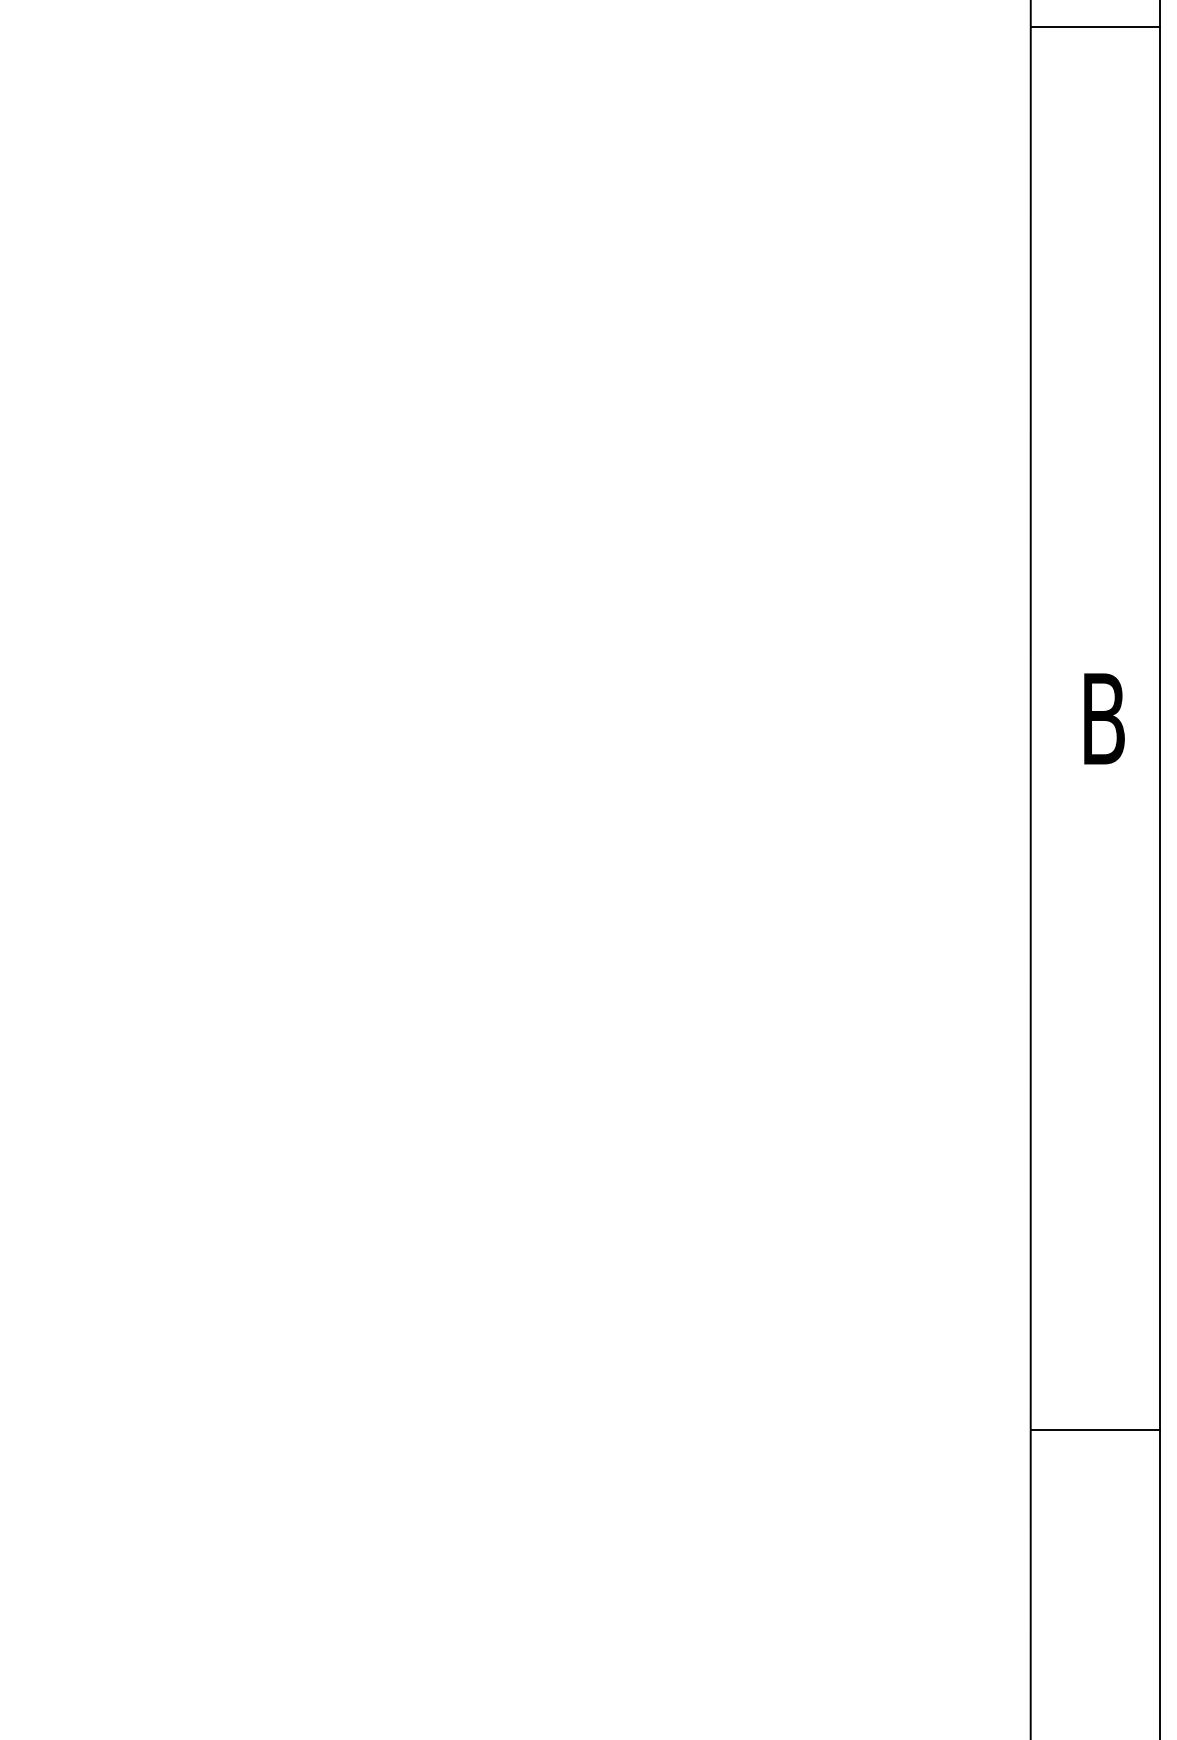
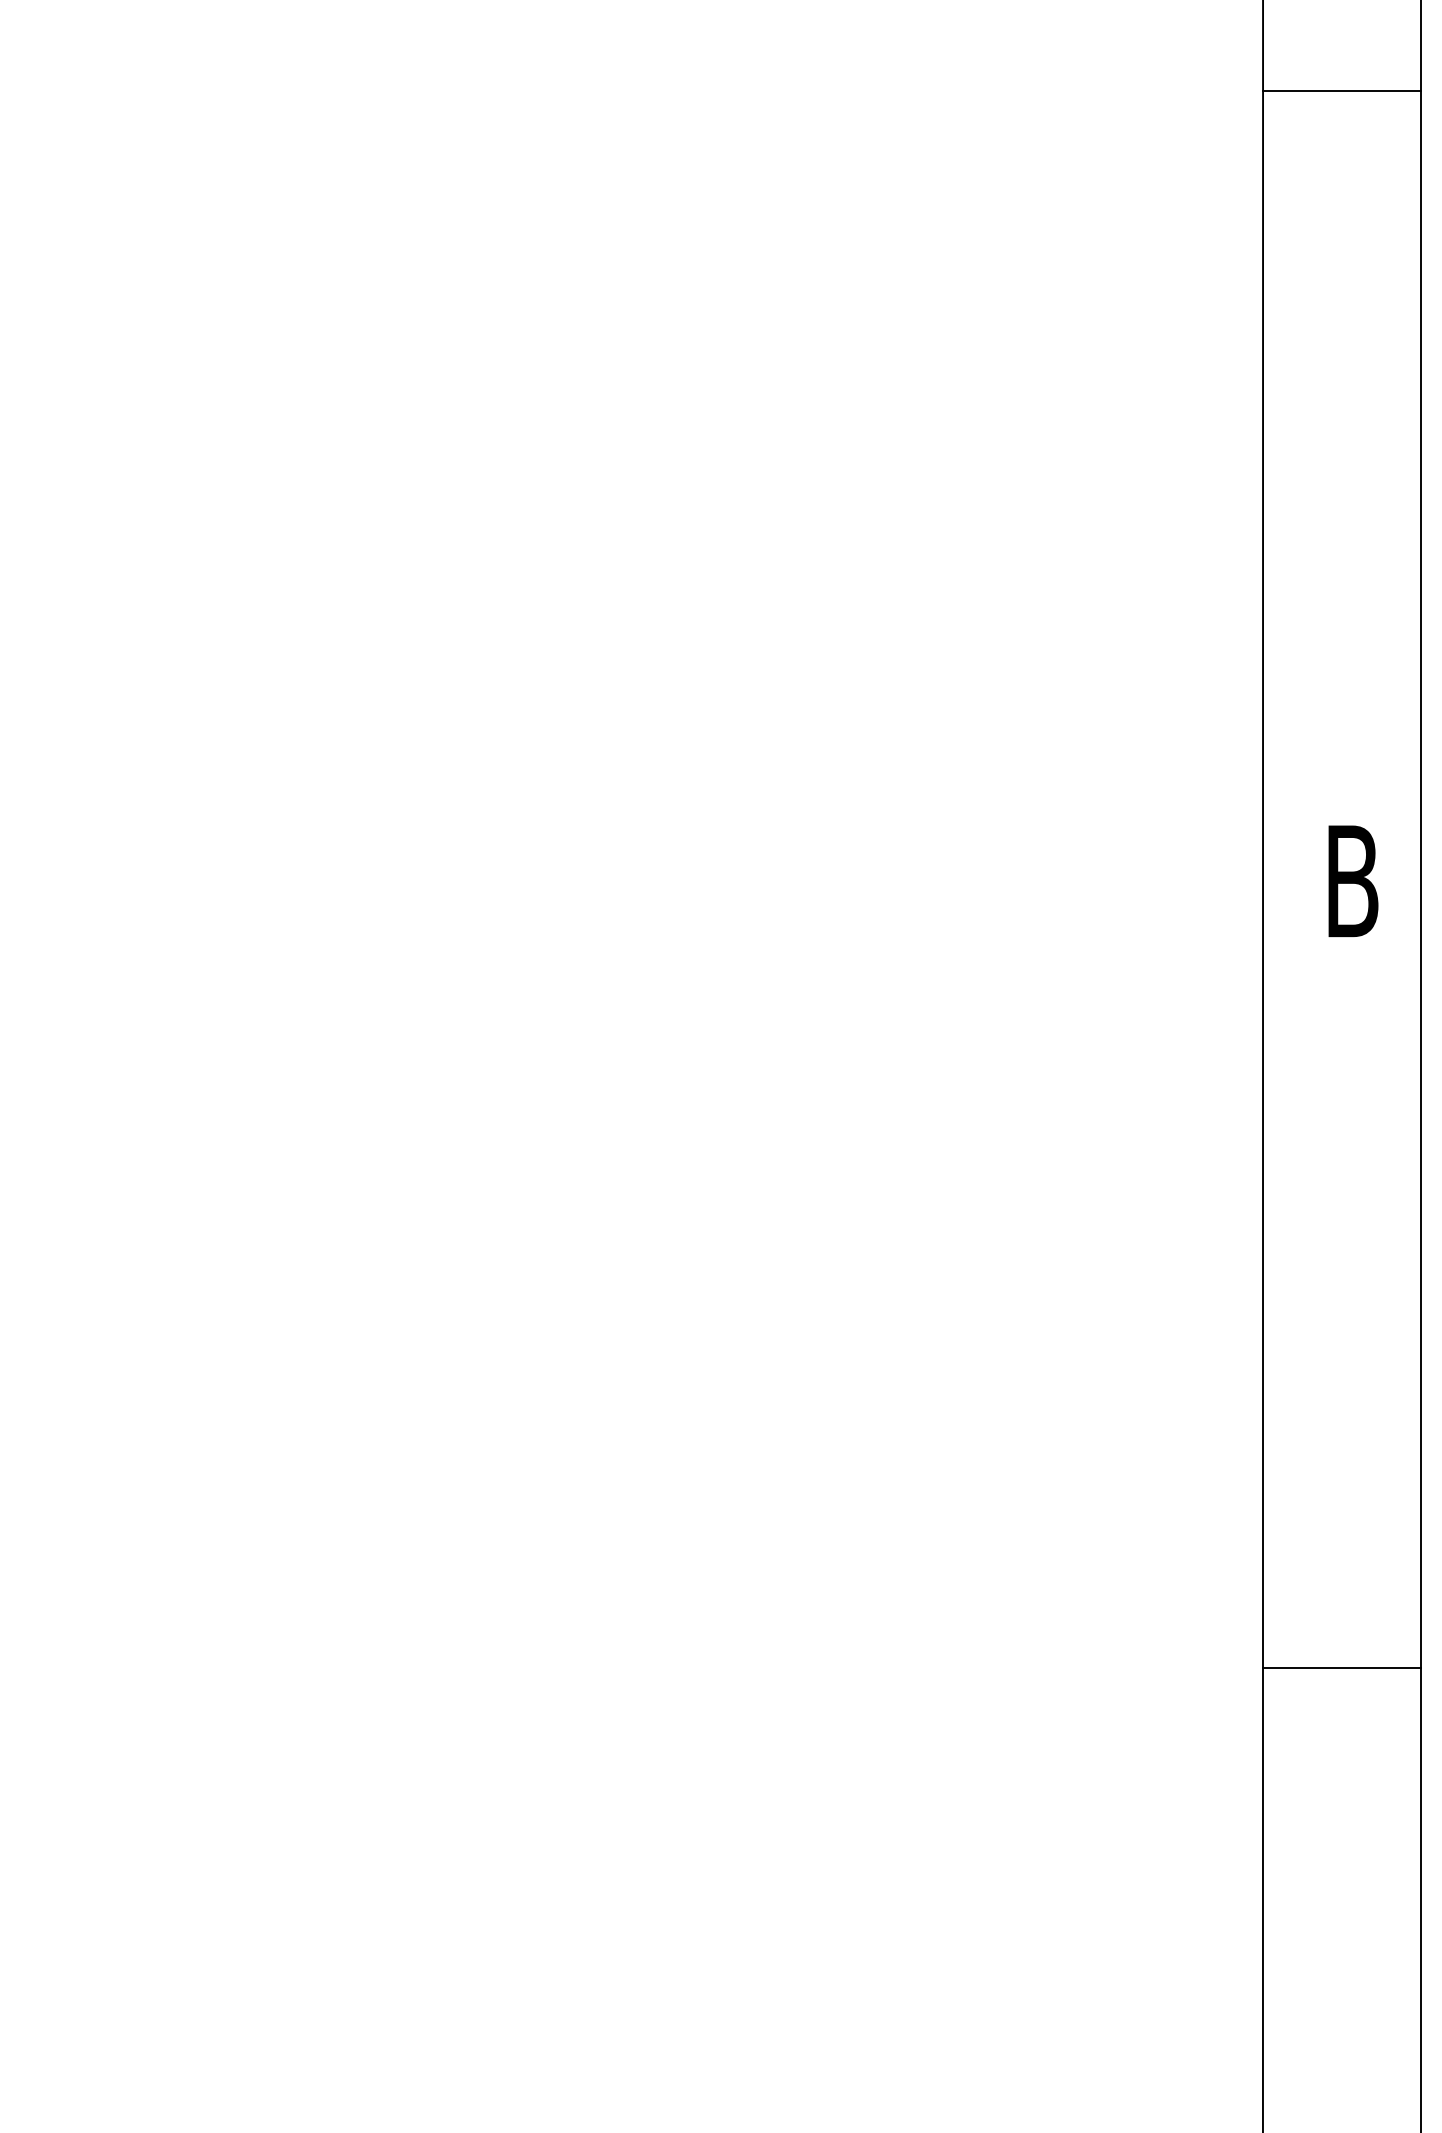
line: (1095, 27) -> (1342, 90), moved
line: (1095, 1430) -> (1342, 1668), moved

